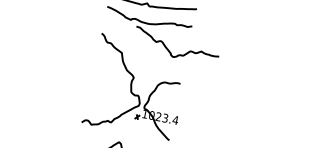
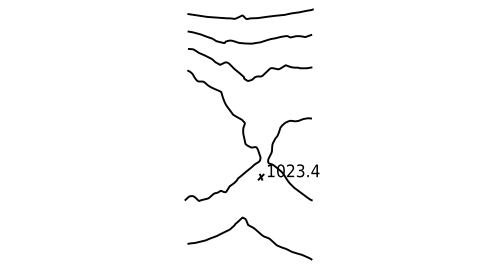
curve: (179, 54) -> (256, 75), moved

